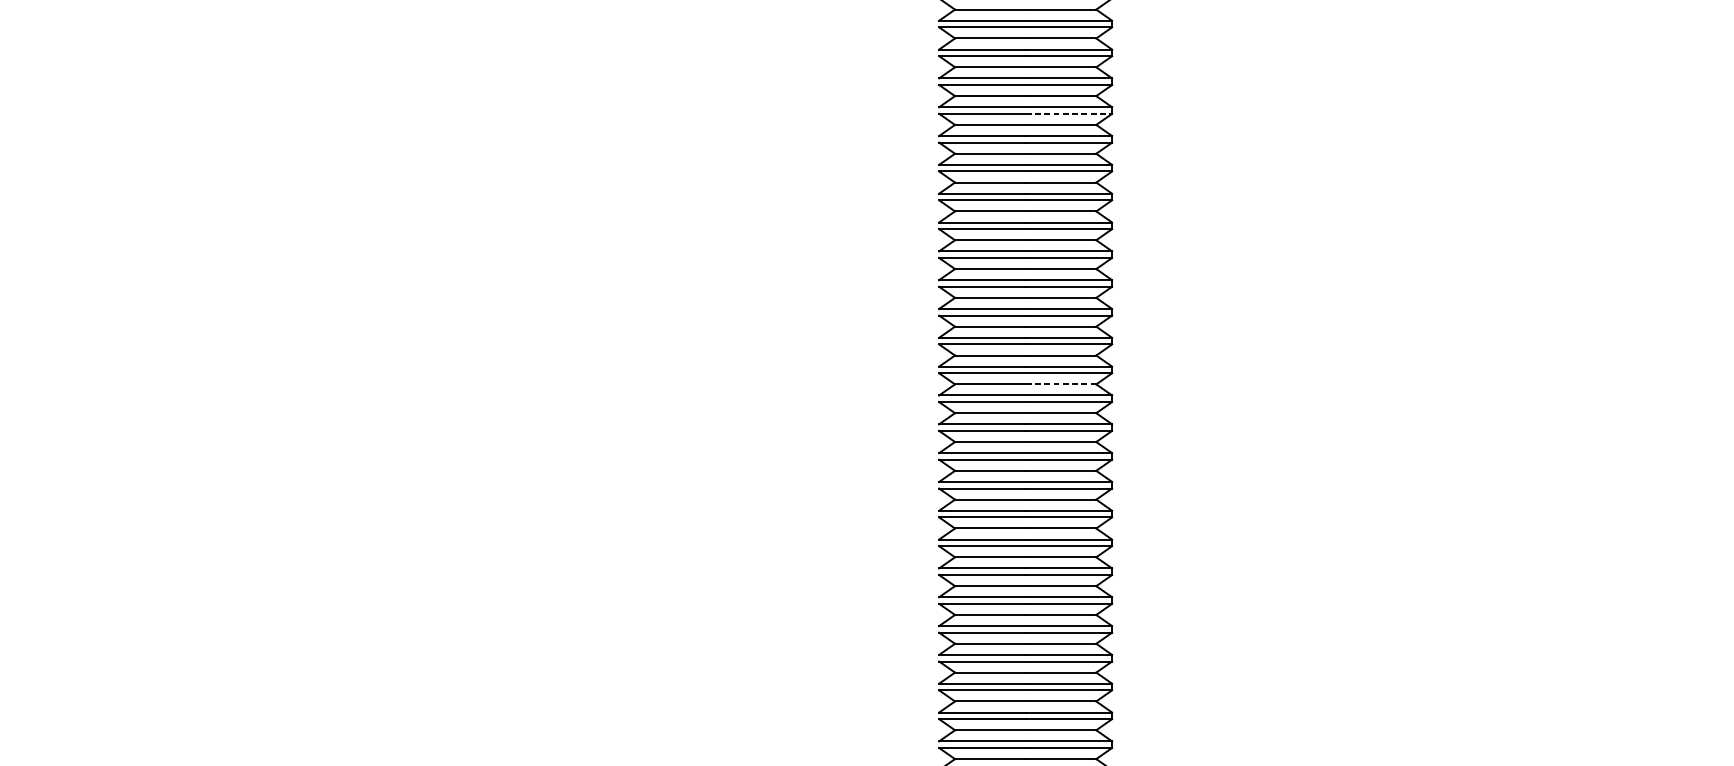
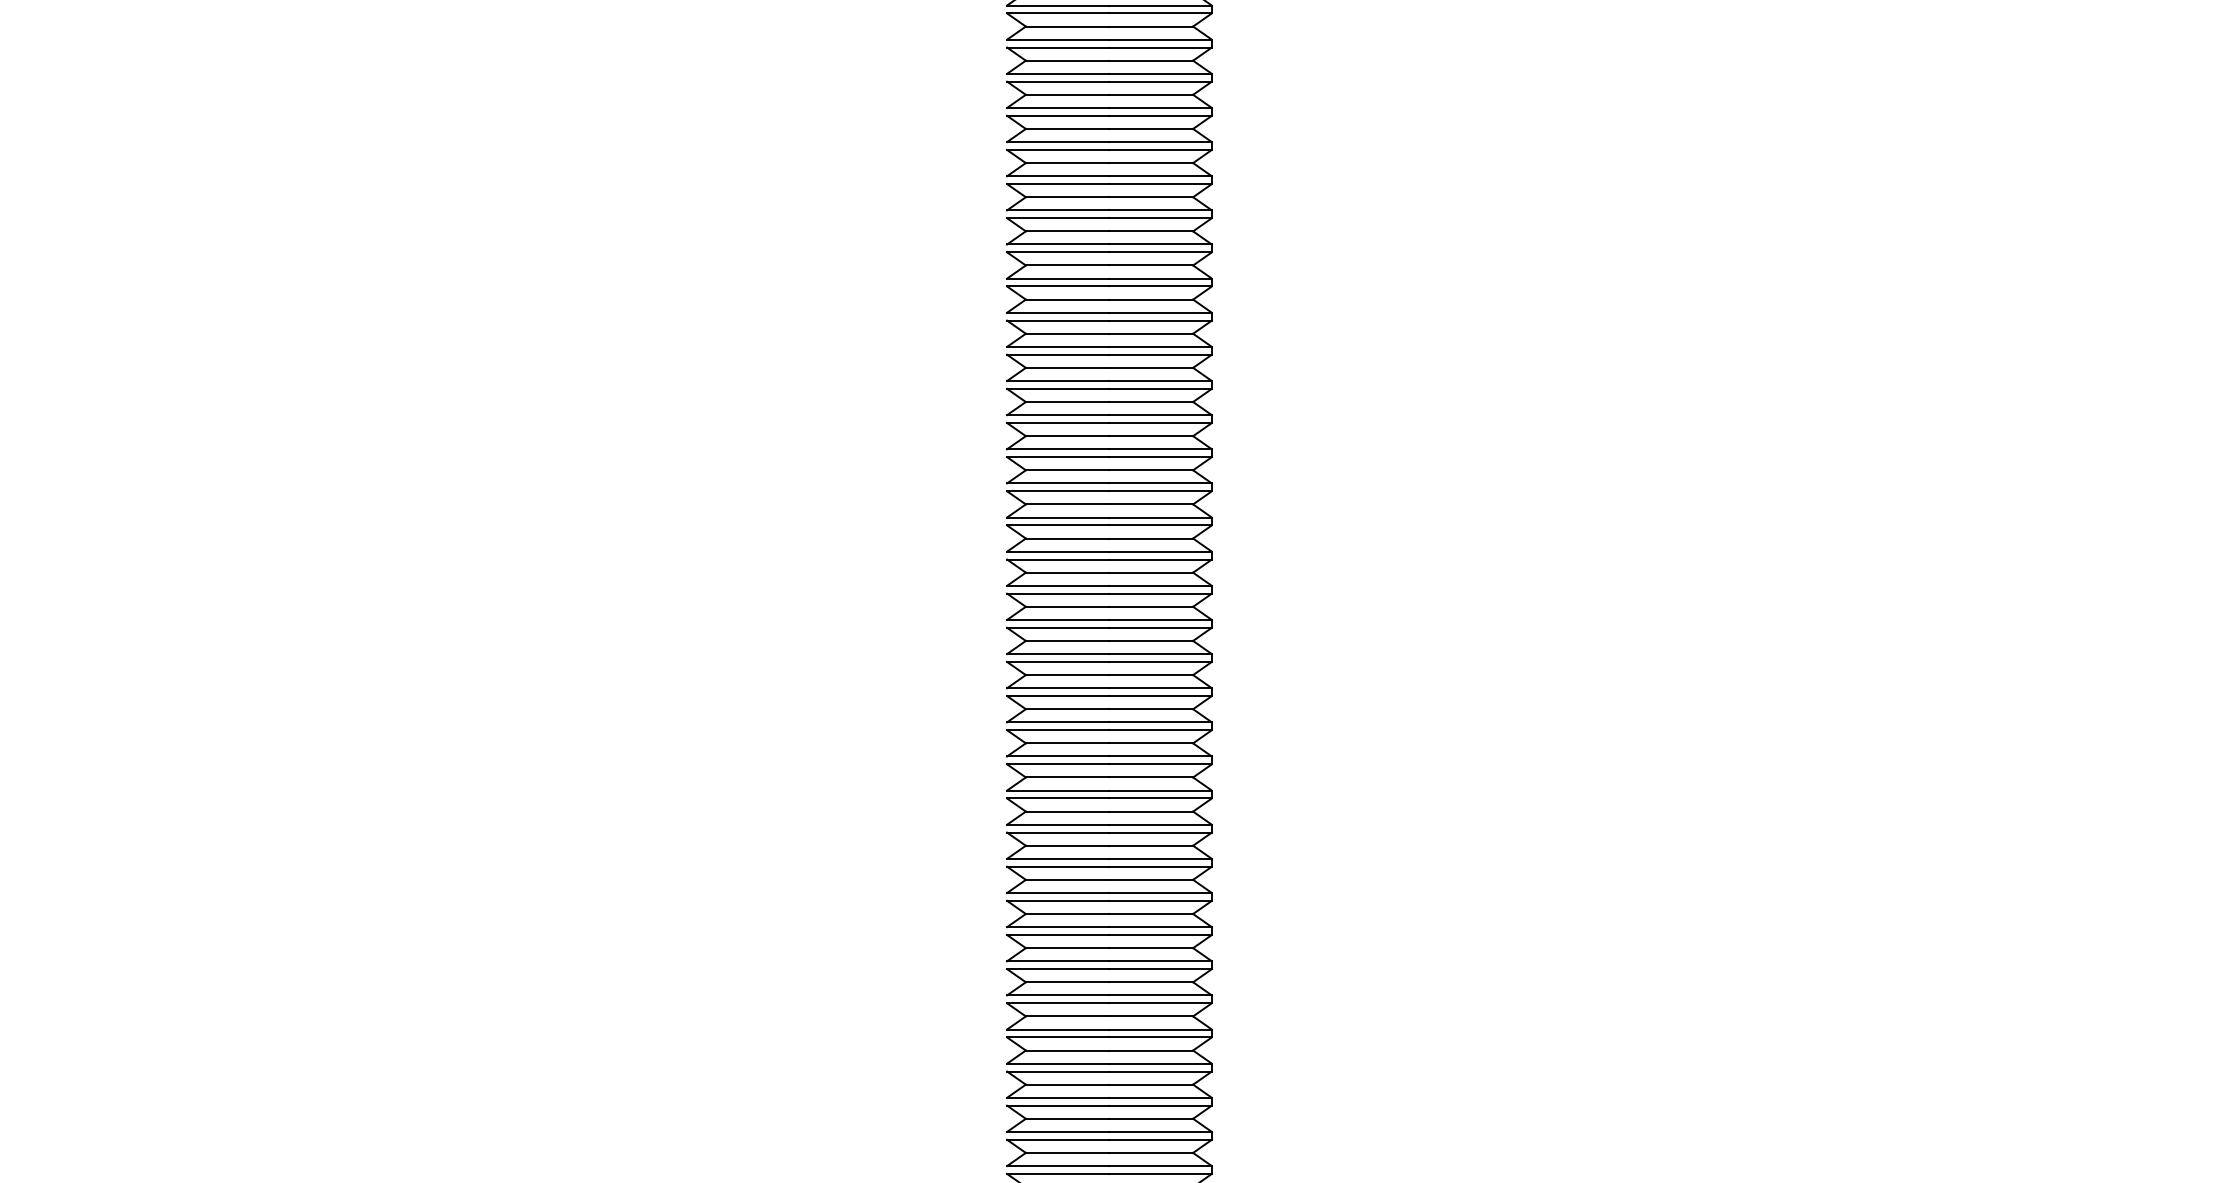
line: (1069, 113) -> (1161, 81), dashed -> solid
line: (1061, 384) -> (1151, 402), dashed -> solid

